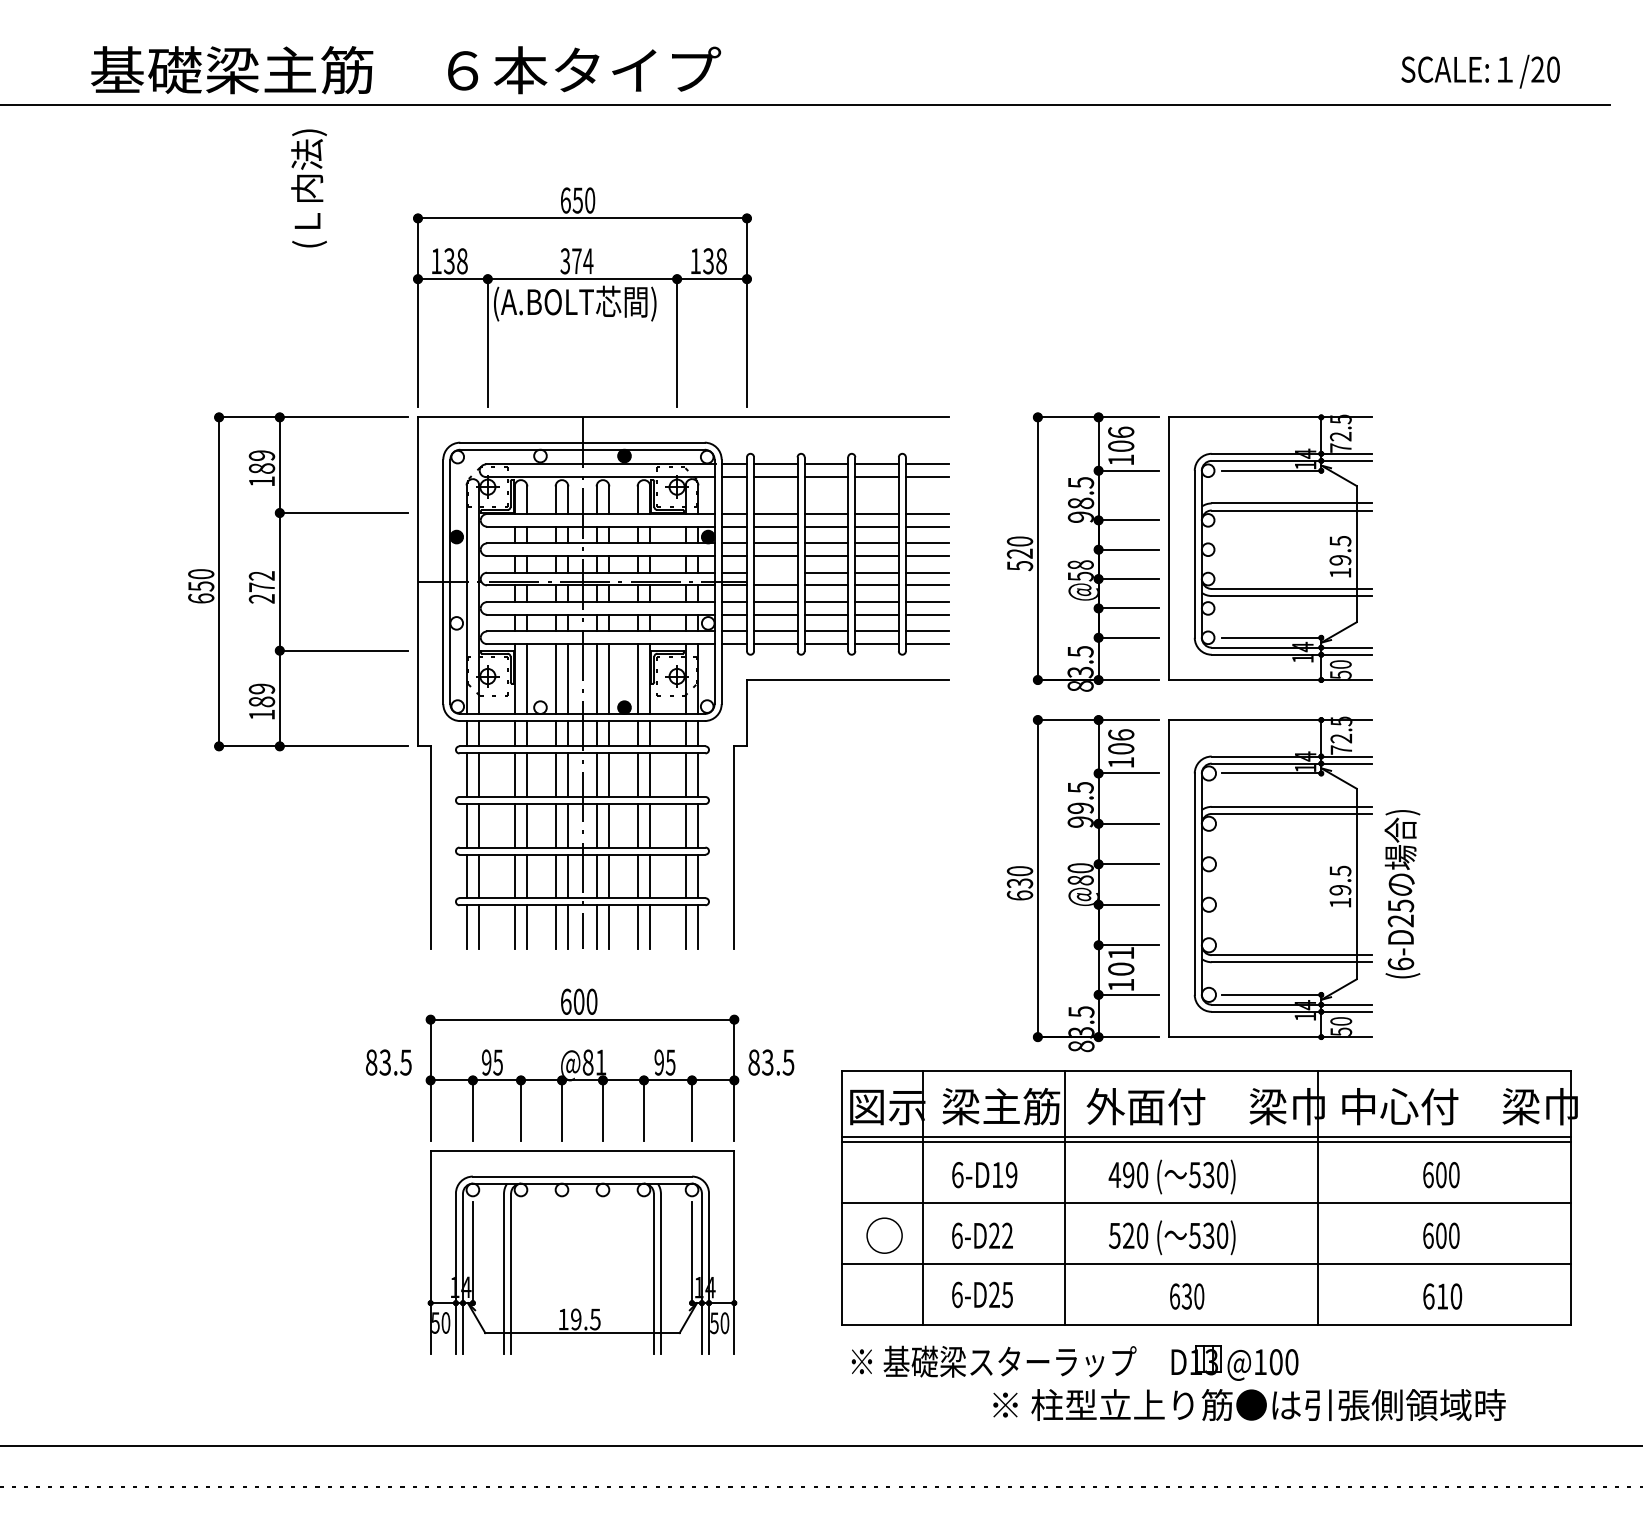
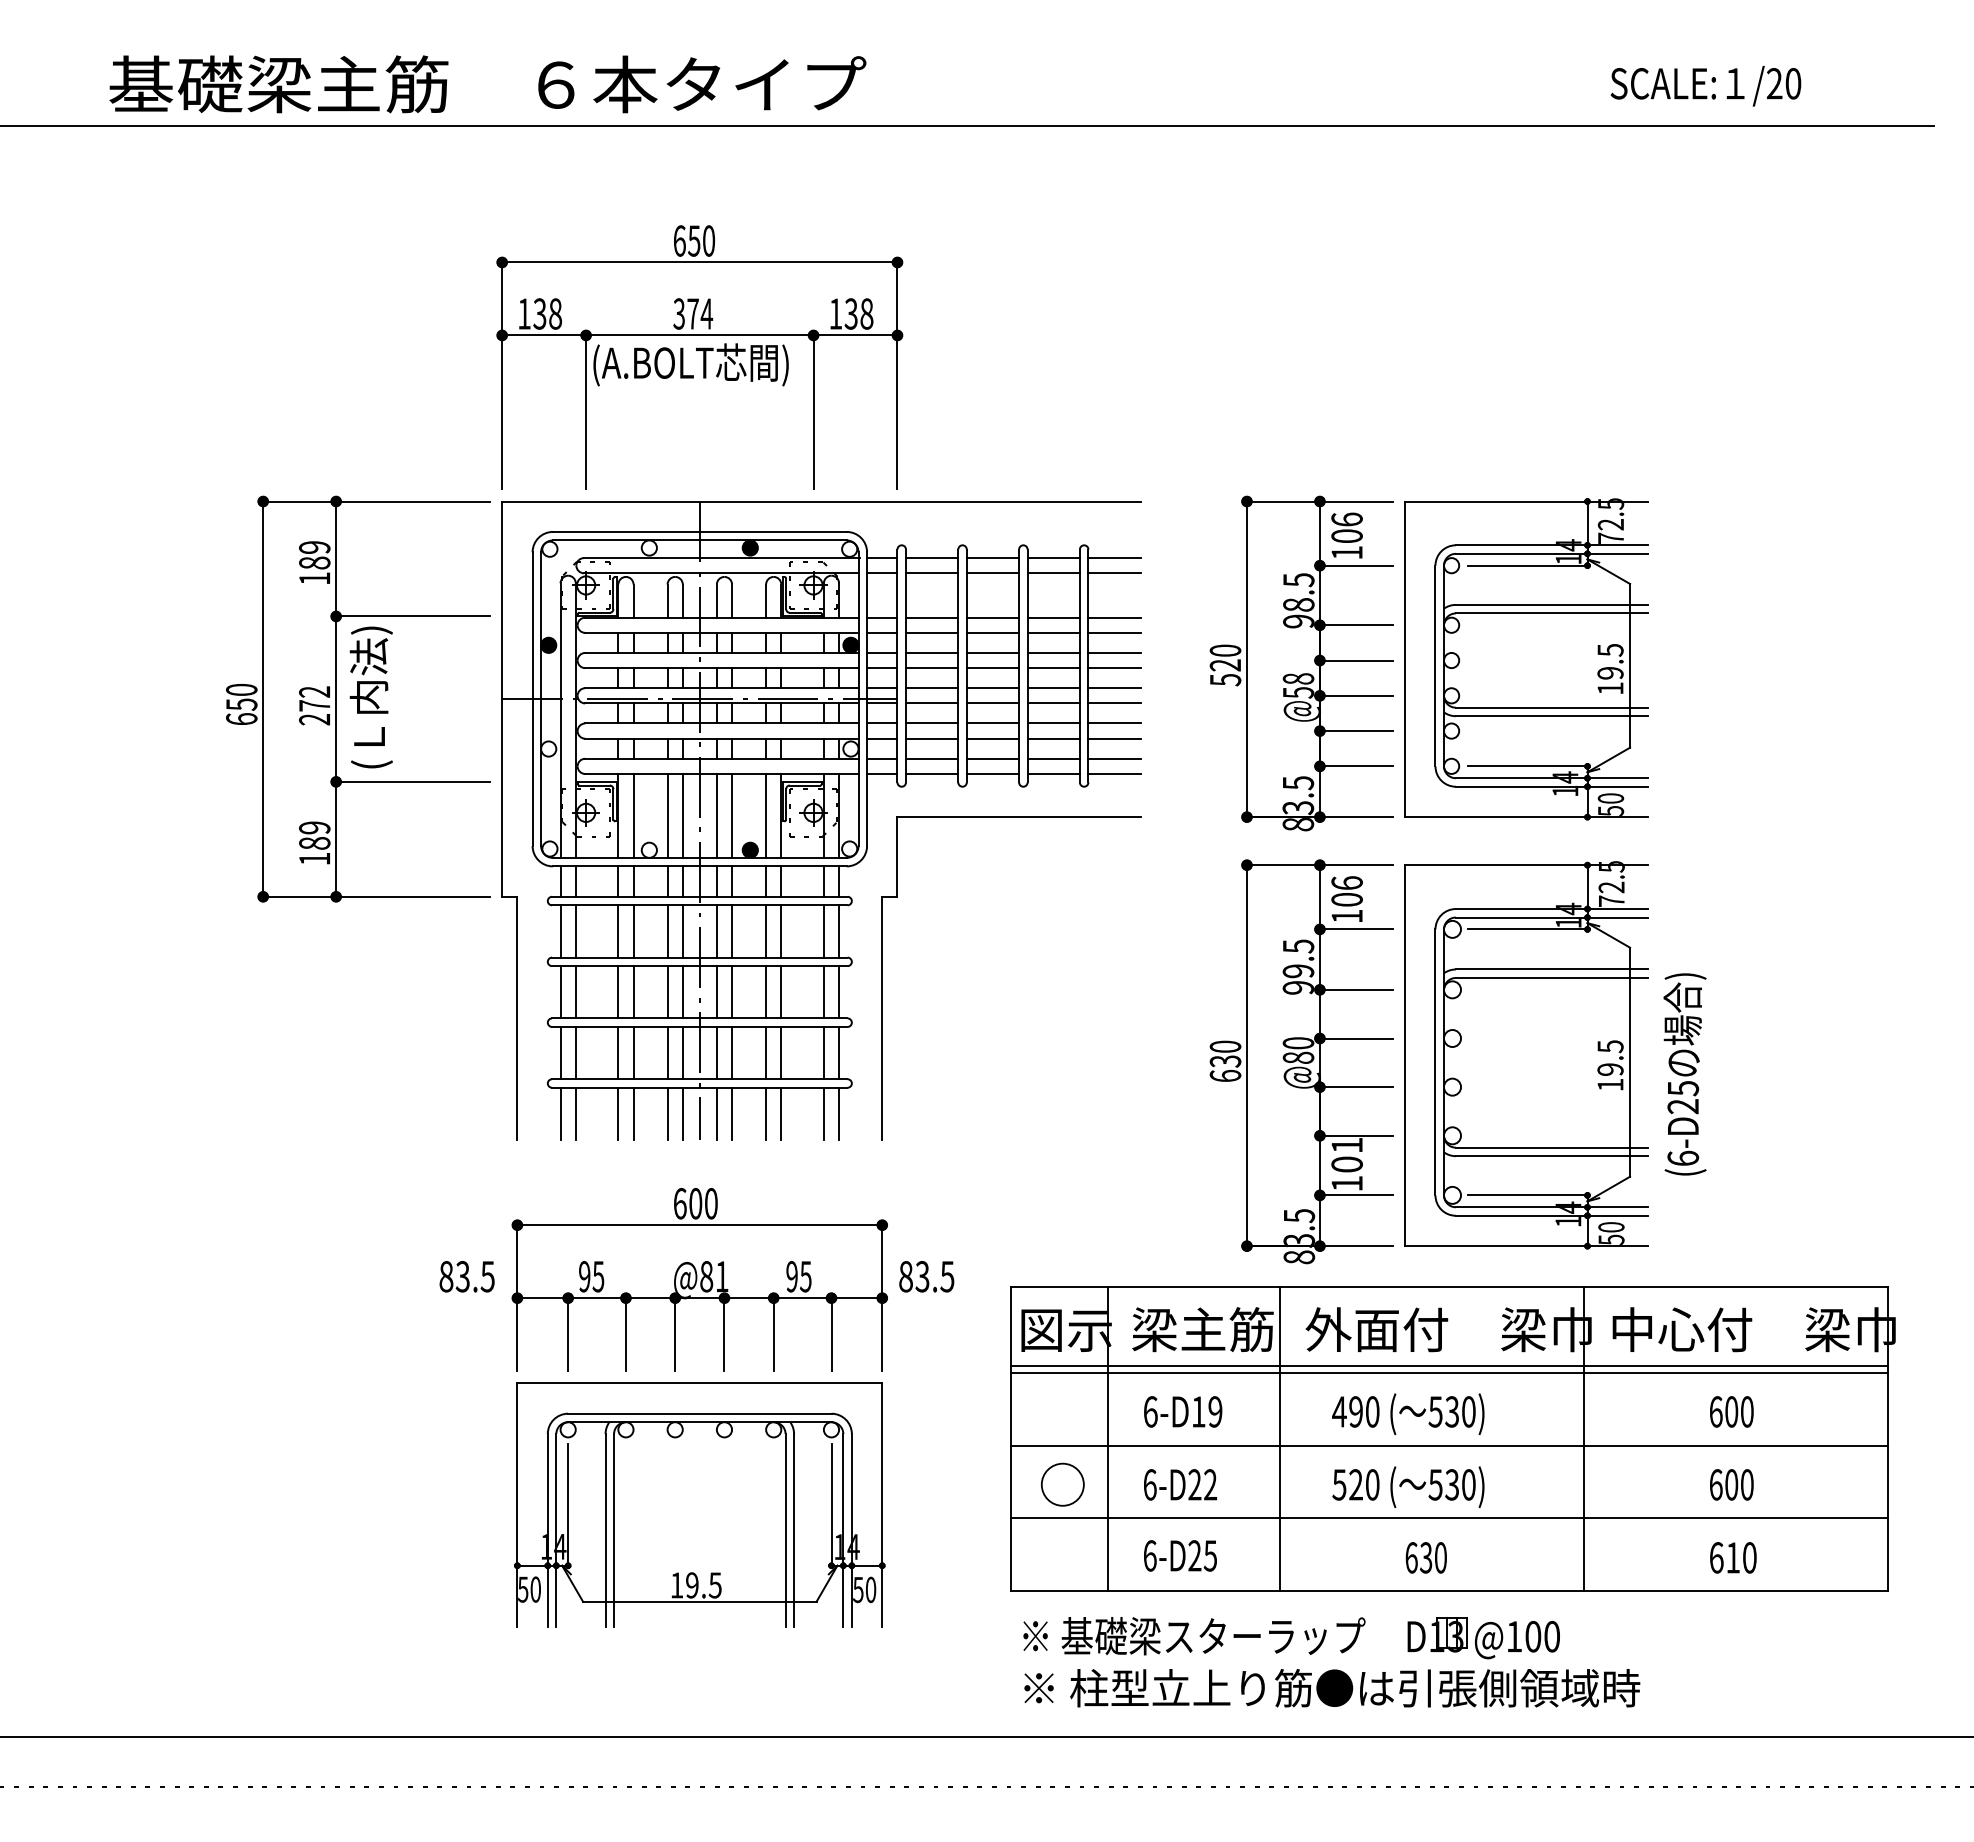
text: (1480, 71) -> (1705, 86), moved
text: (308, 188) -> (370, 697), moved
line: (775, 572) -> (931, 688), added
text: (1249, 1405) -> (1332, 1688), moved

